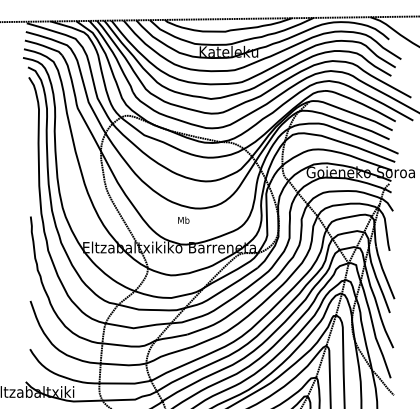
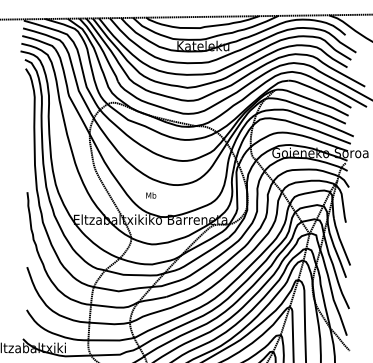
text: (184, 220) -> (151, 195), moved

